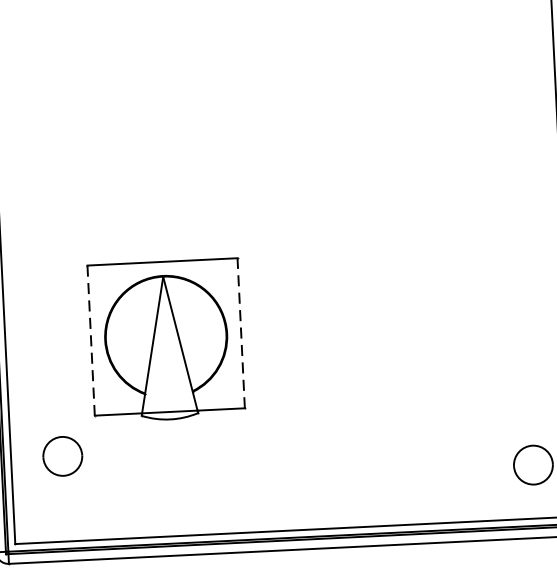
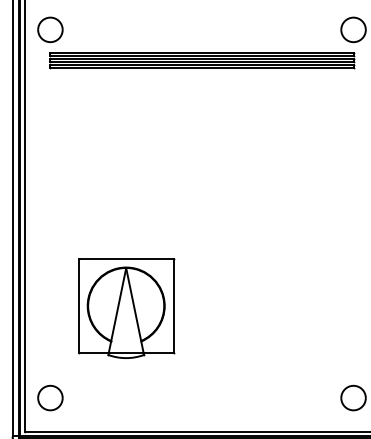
line: (241, 332) -> (173, 305), dashed -> solid
line: (90, 341) -> (78, 306), dashed -> solid
part: (62, 455) -> (50, 397), moved

